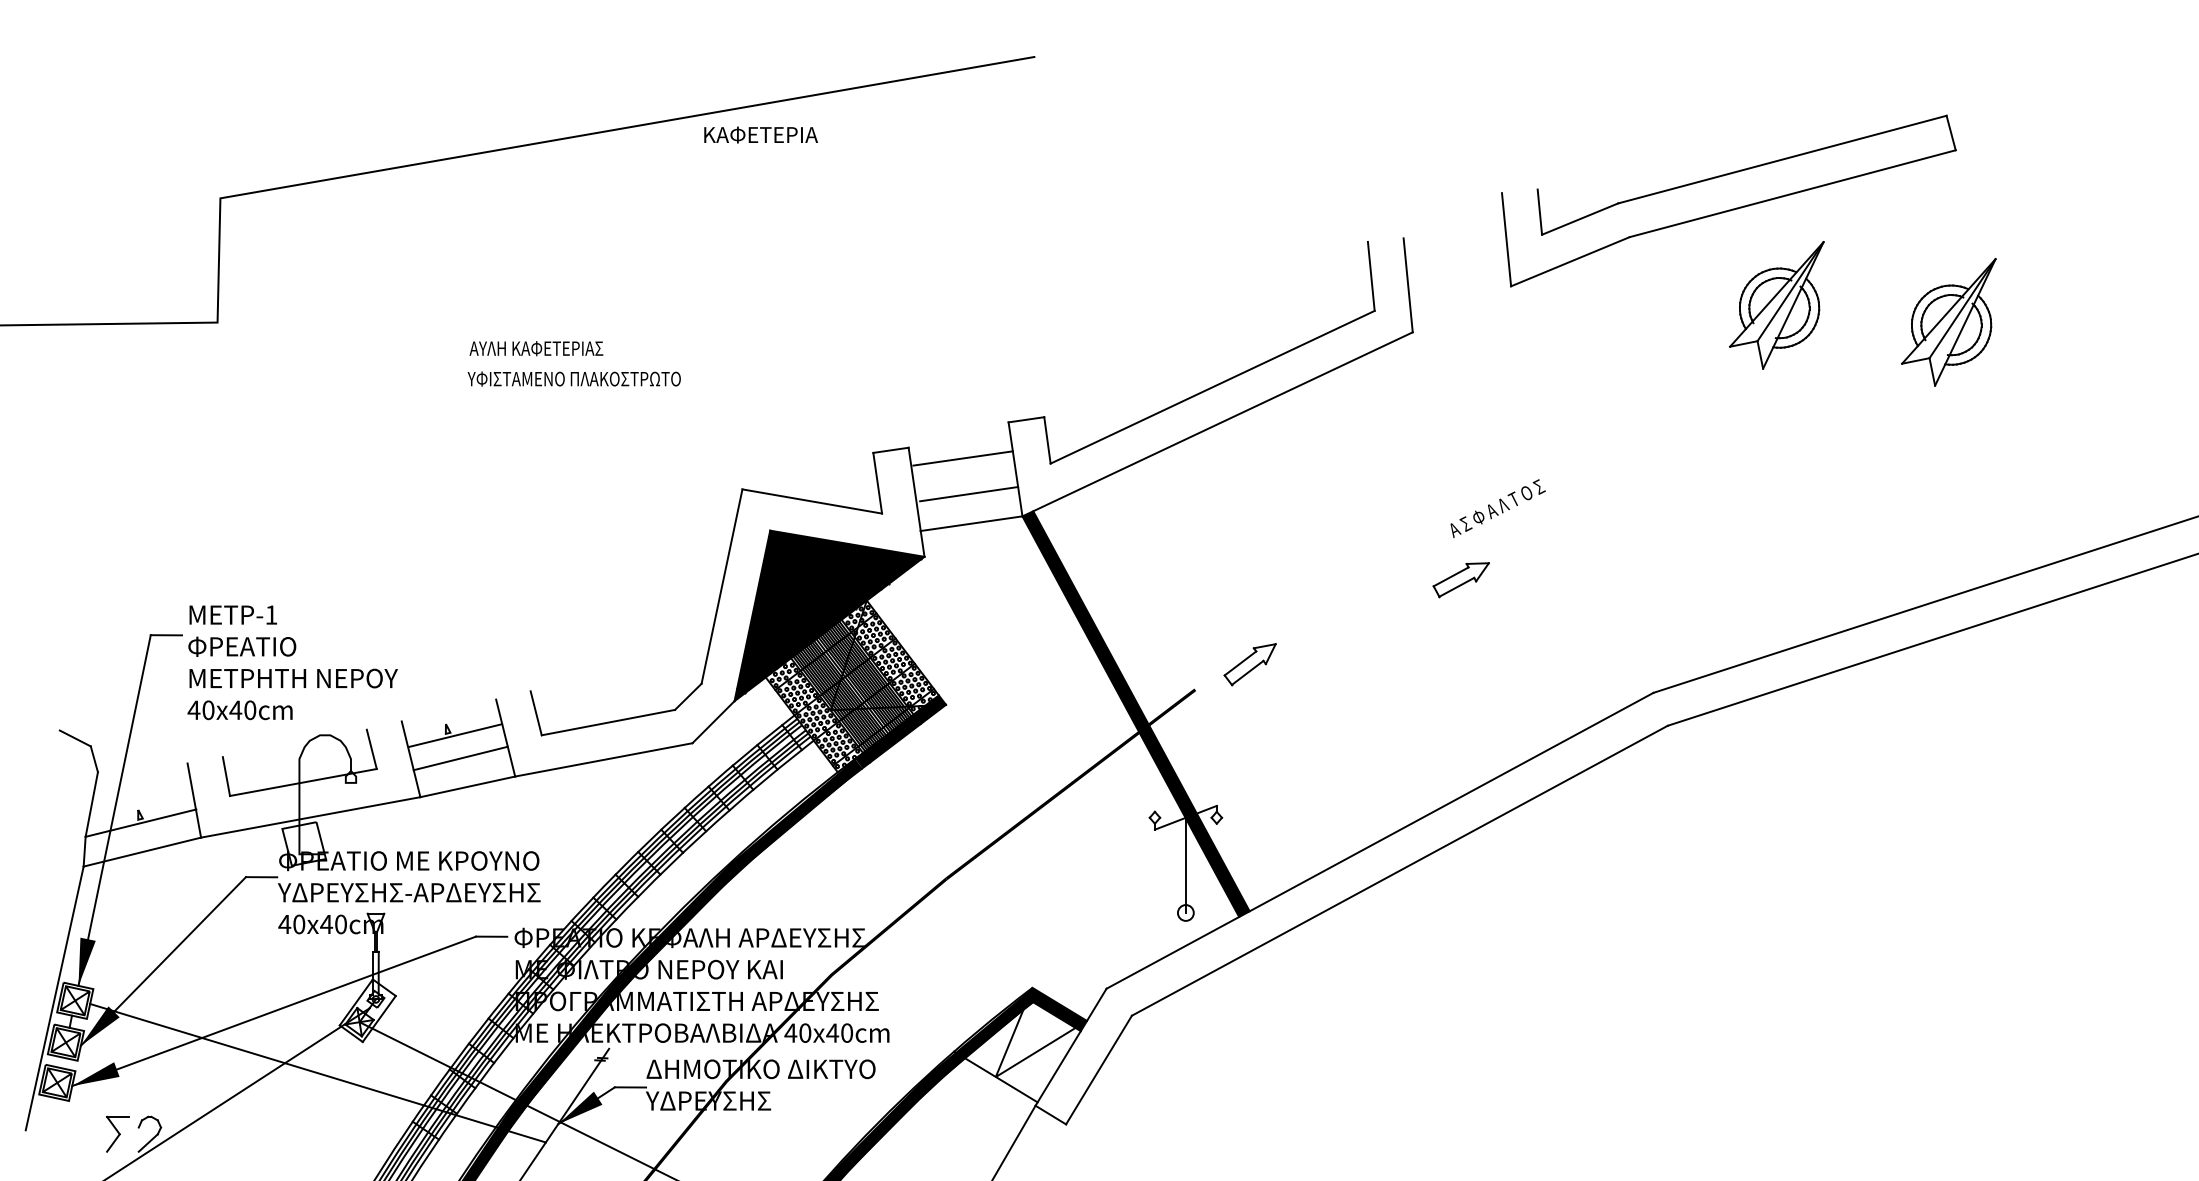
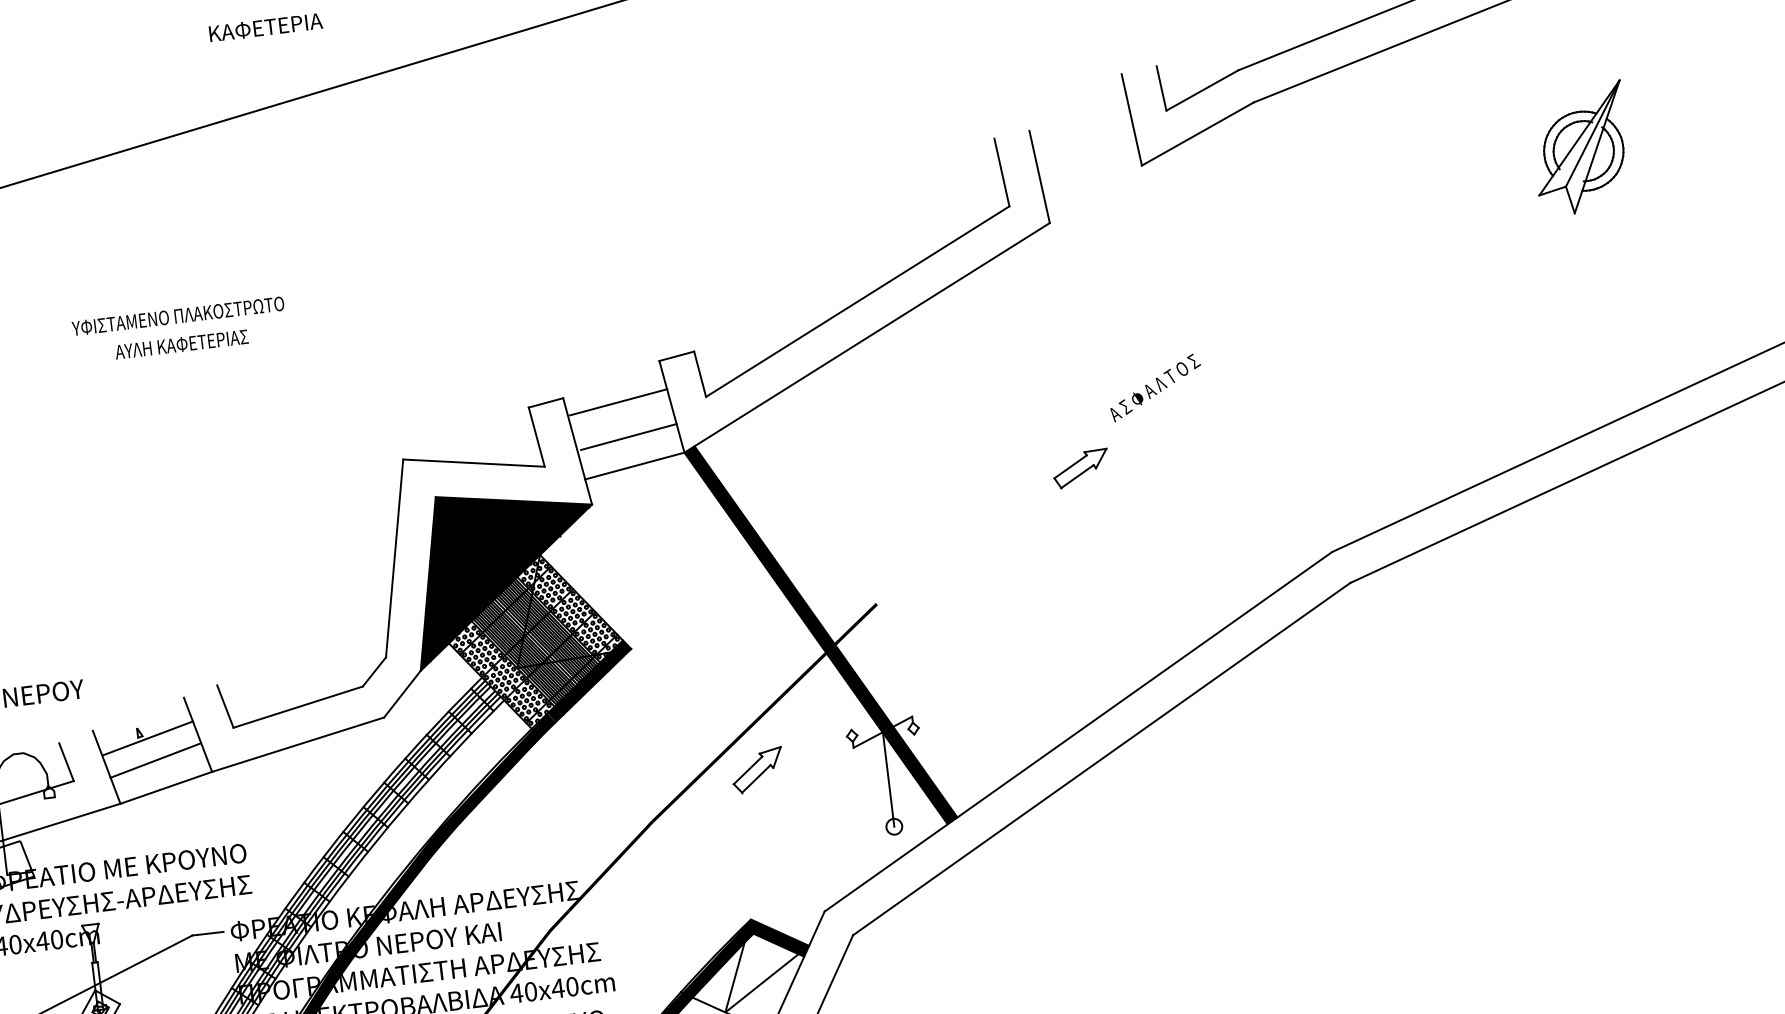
text: (760, 134) -> (265, 27), moved
part: (1776, 305) -> (1407, 152), removed
text: (573, 378) -> (177, 315), moved
part: (1460, 580) -> (1080, 469), moved
part: (1249, 664) -> (757, 770), moved

